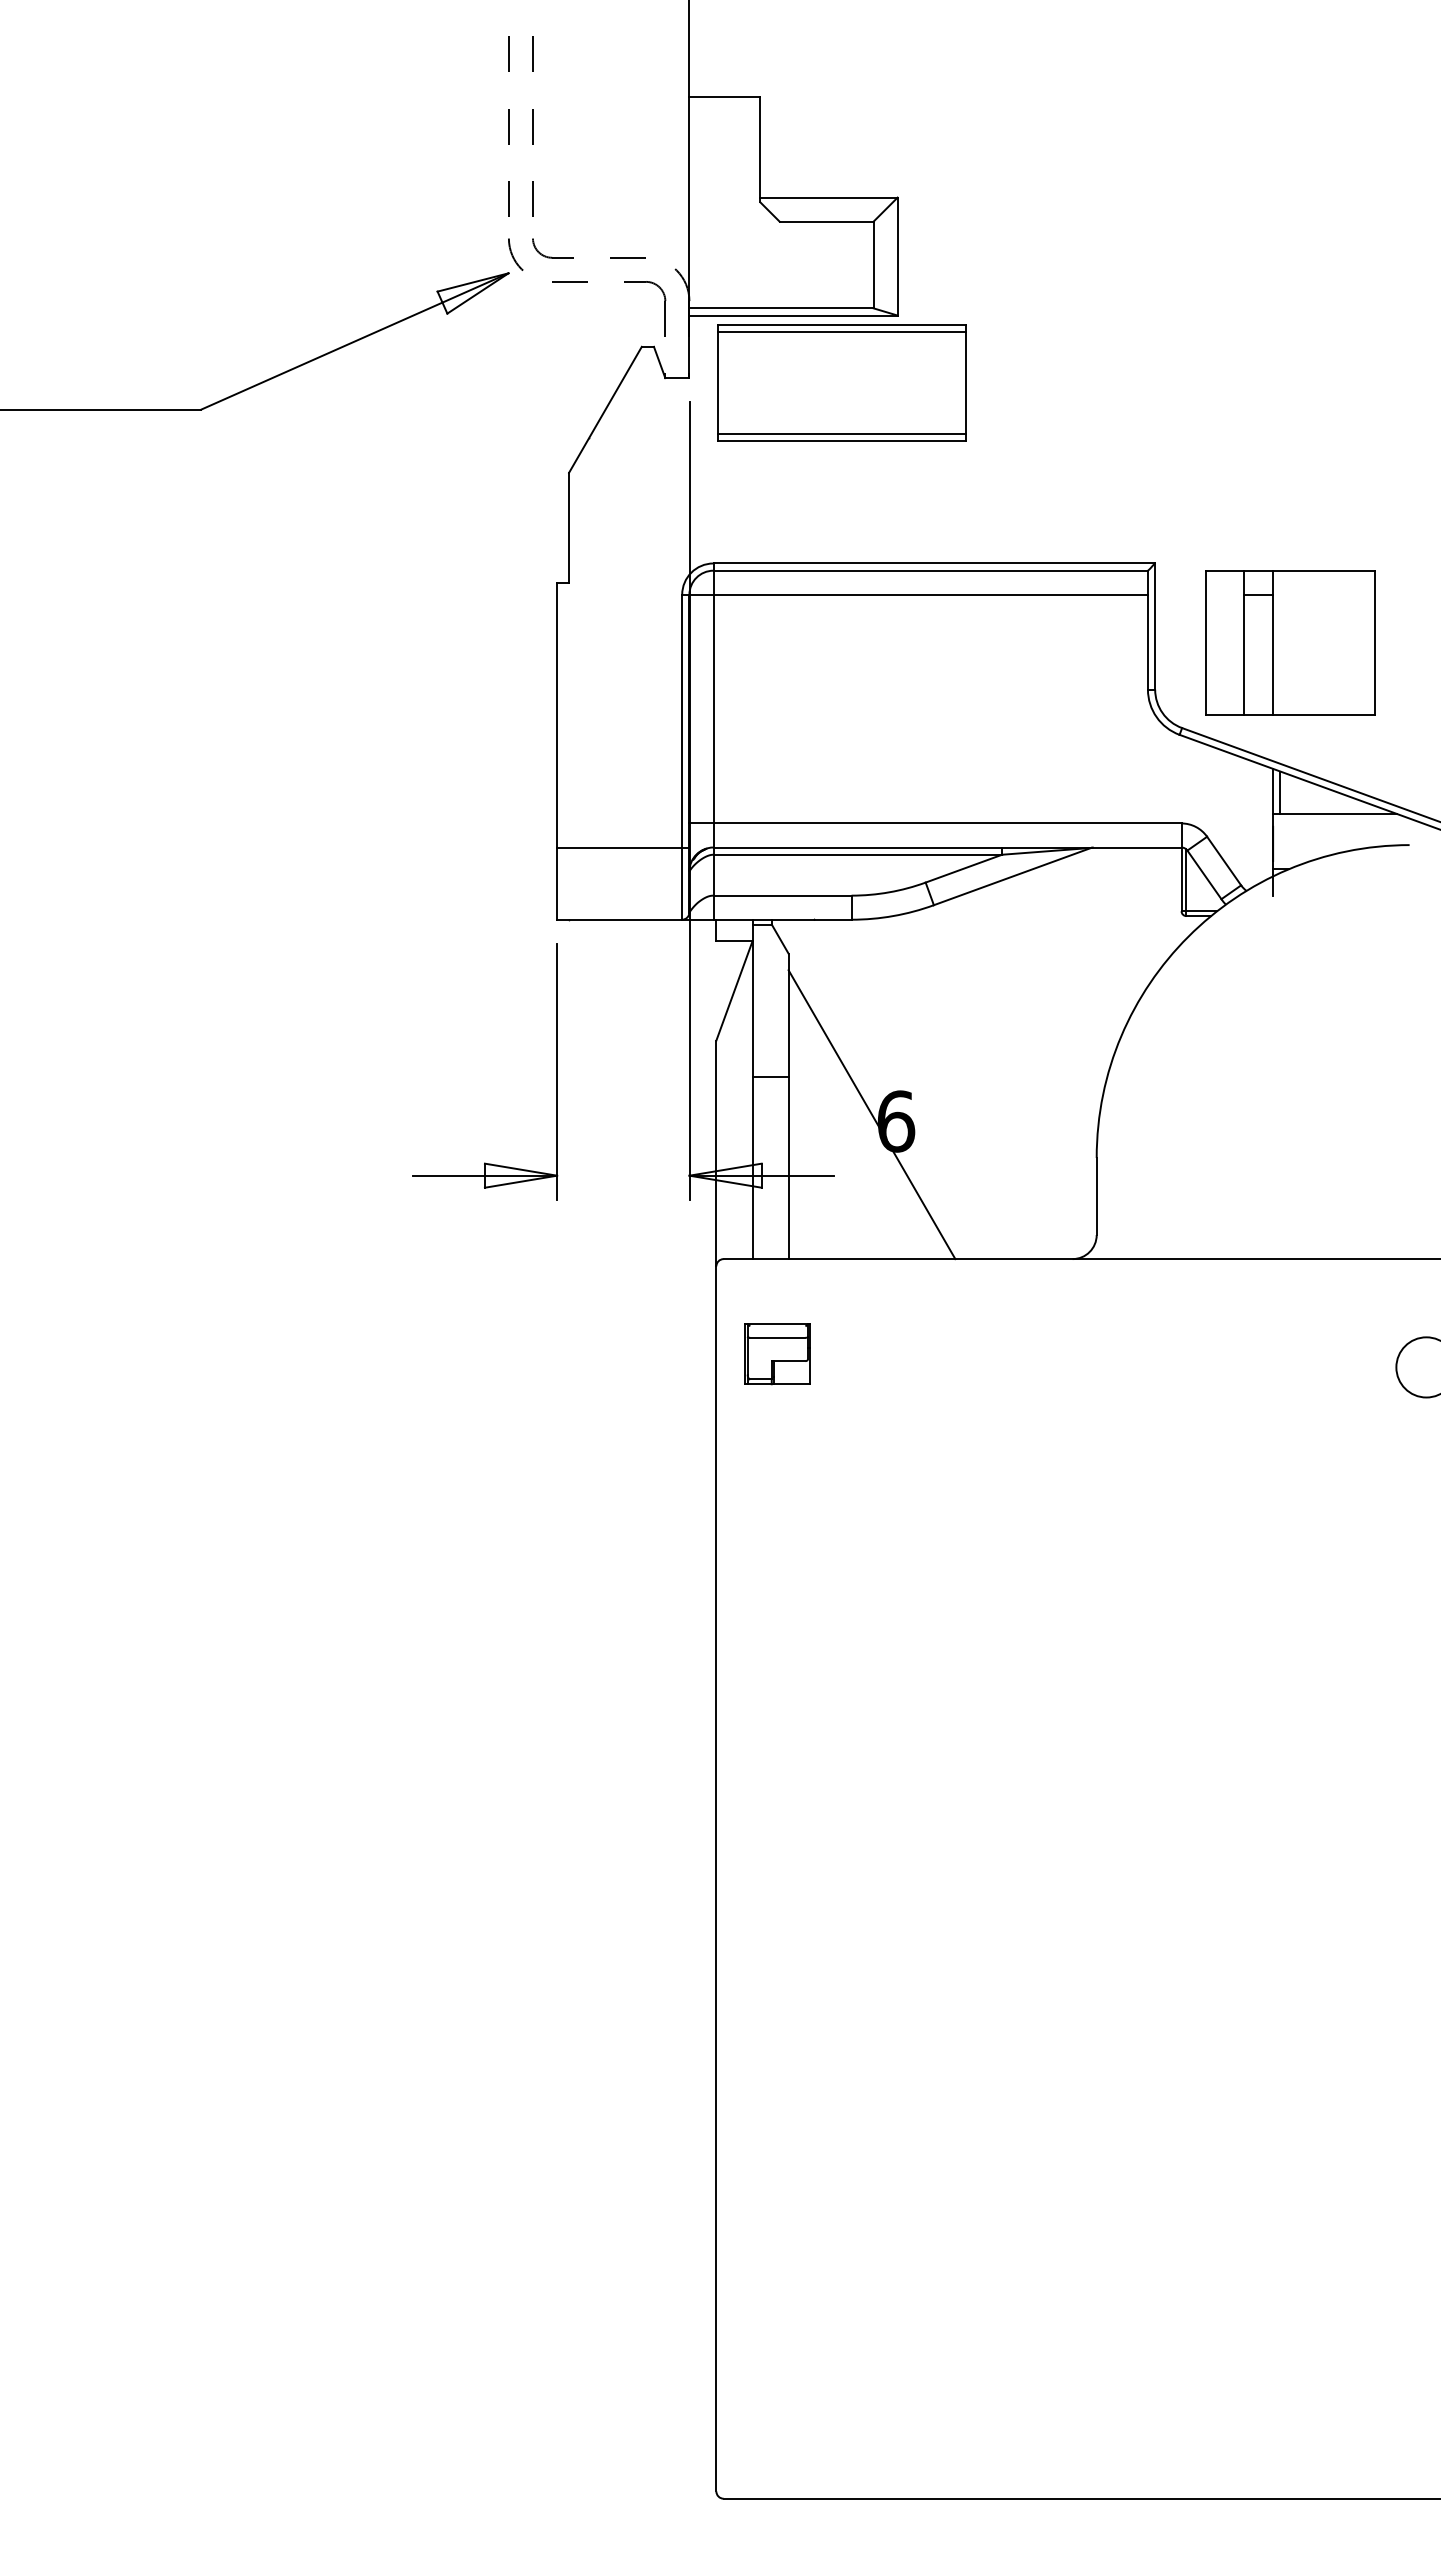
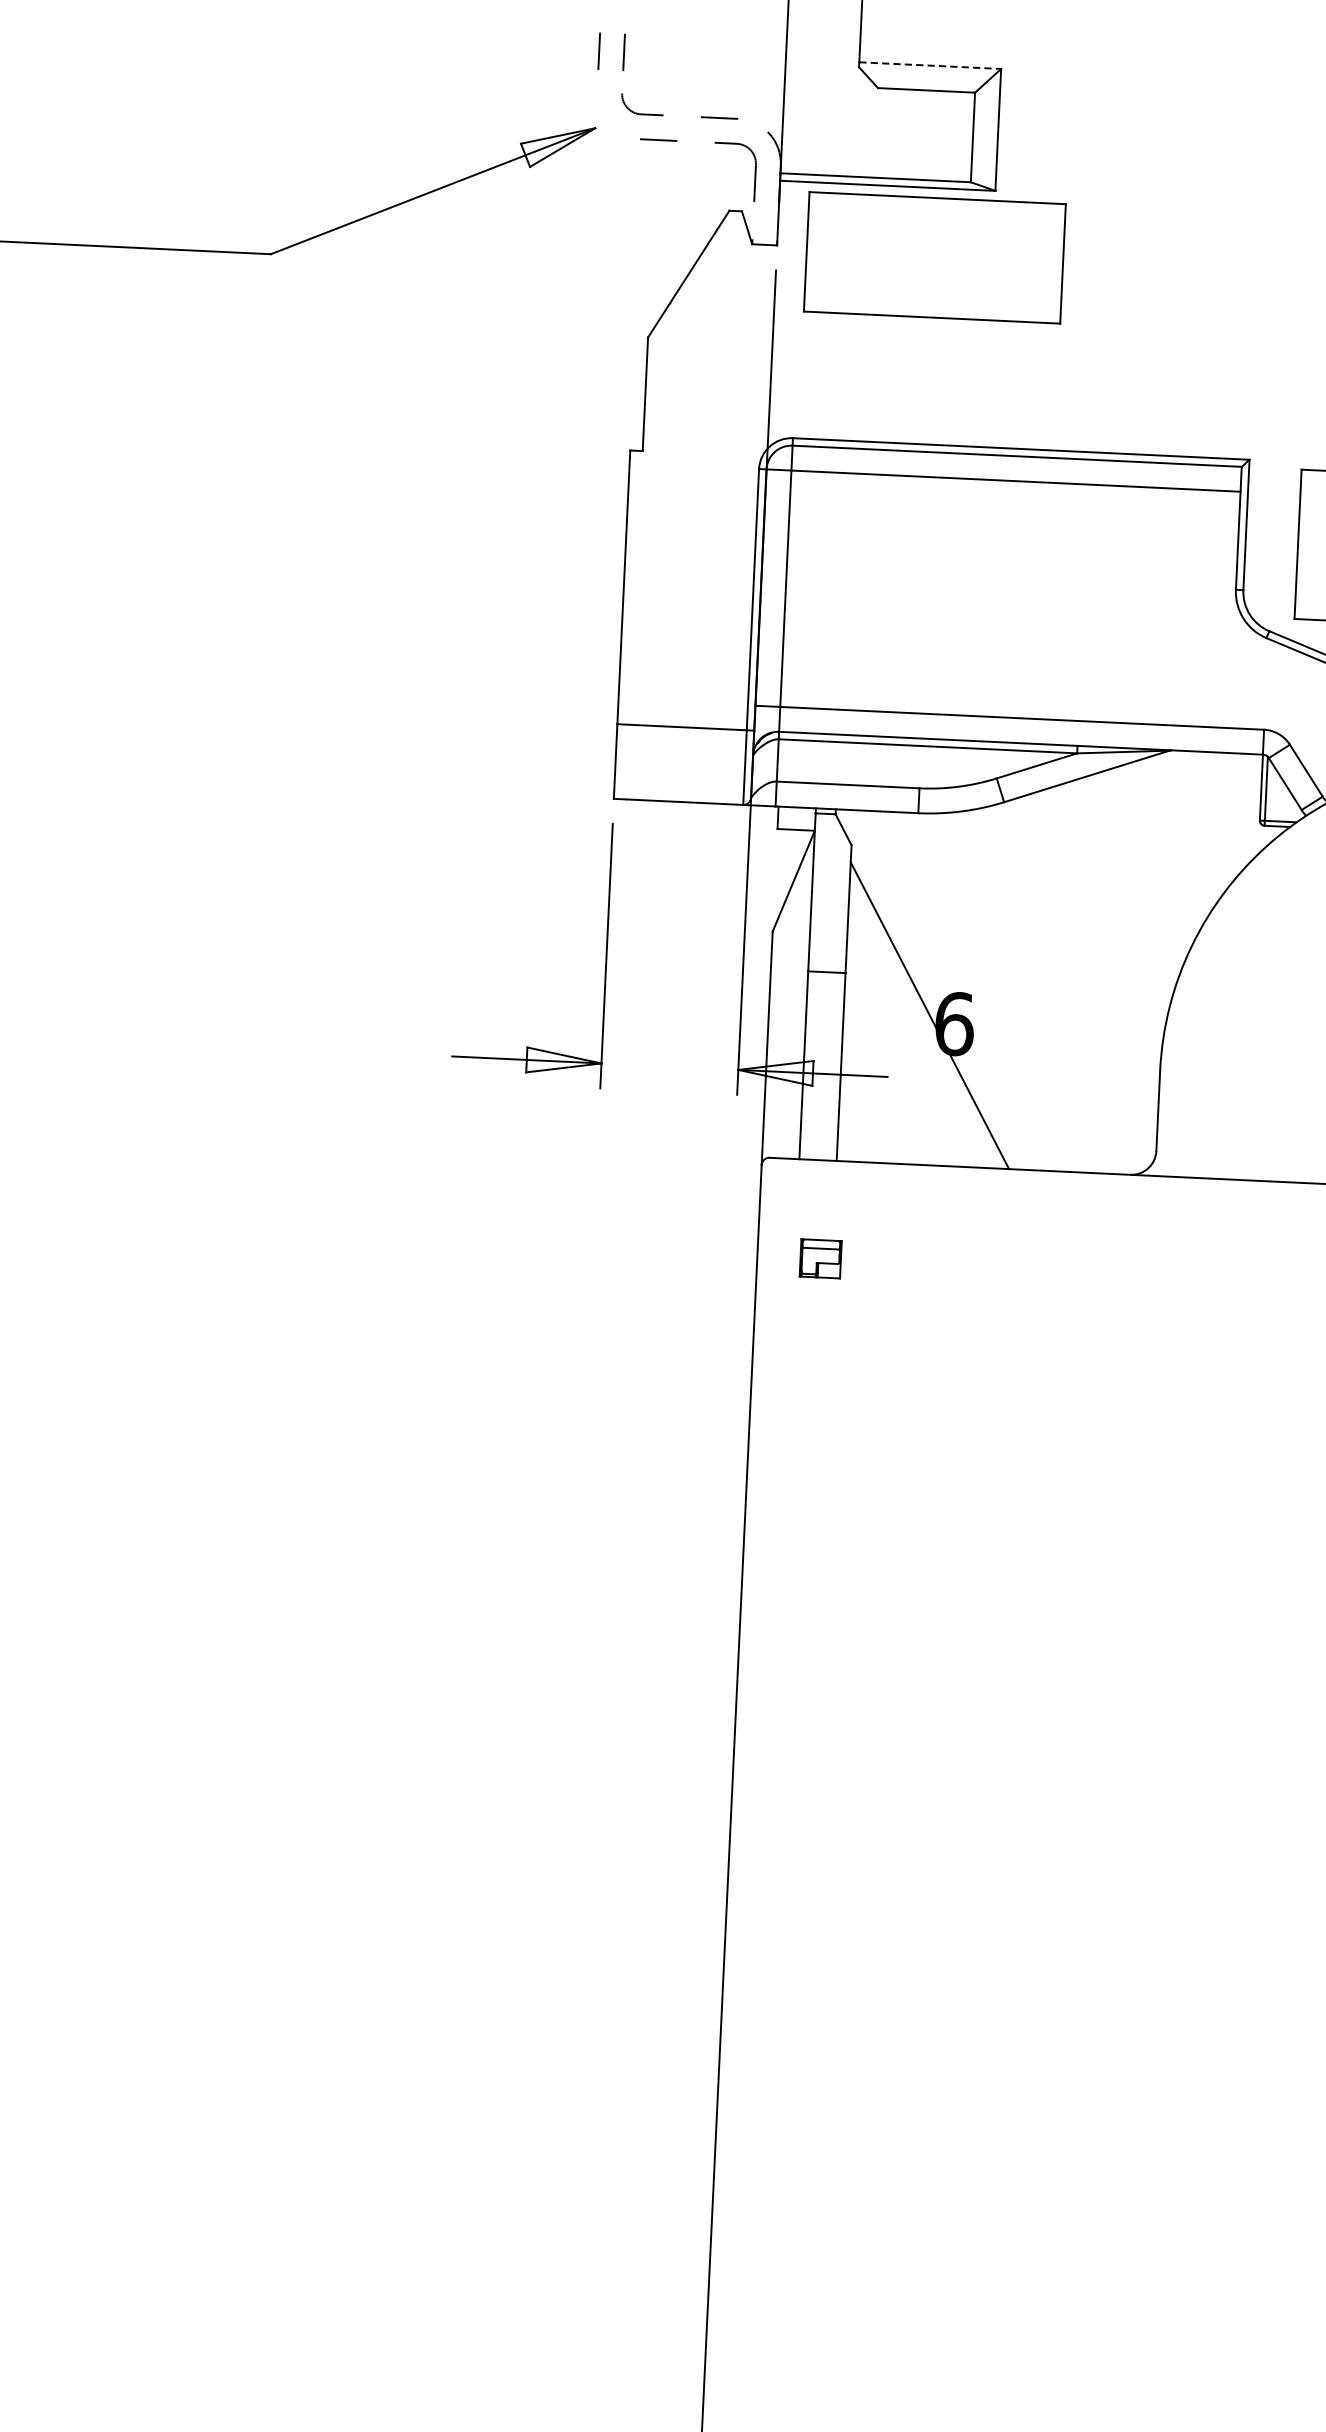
line: (829, 197) -> (930, 65), solid -> dashed
arc: (513, 255) -> (601, 110), removed
line: (842, 332) -> (937, 205), removed
line: (842, 433) -> (932, 310), removed
part: (777, 1354) -> (820, 1259), size x0.6

